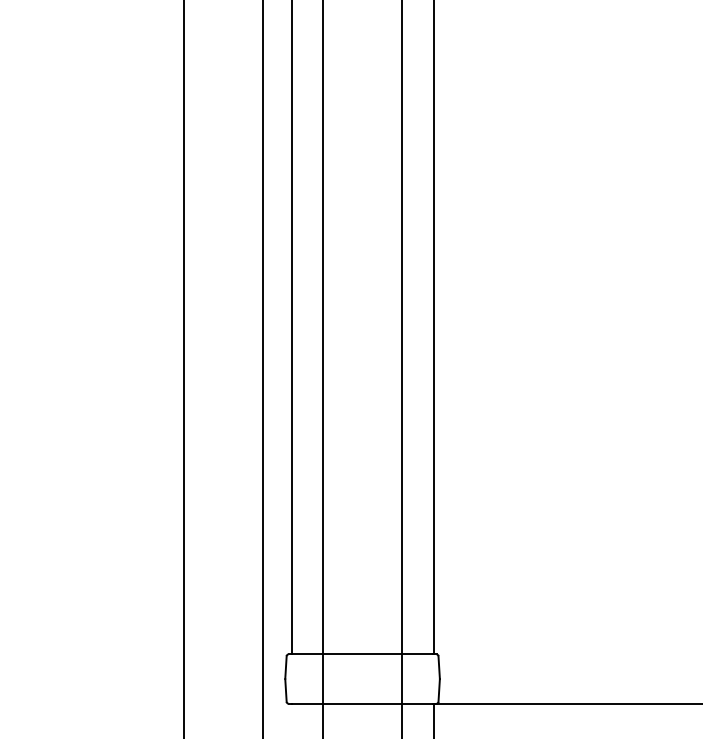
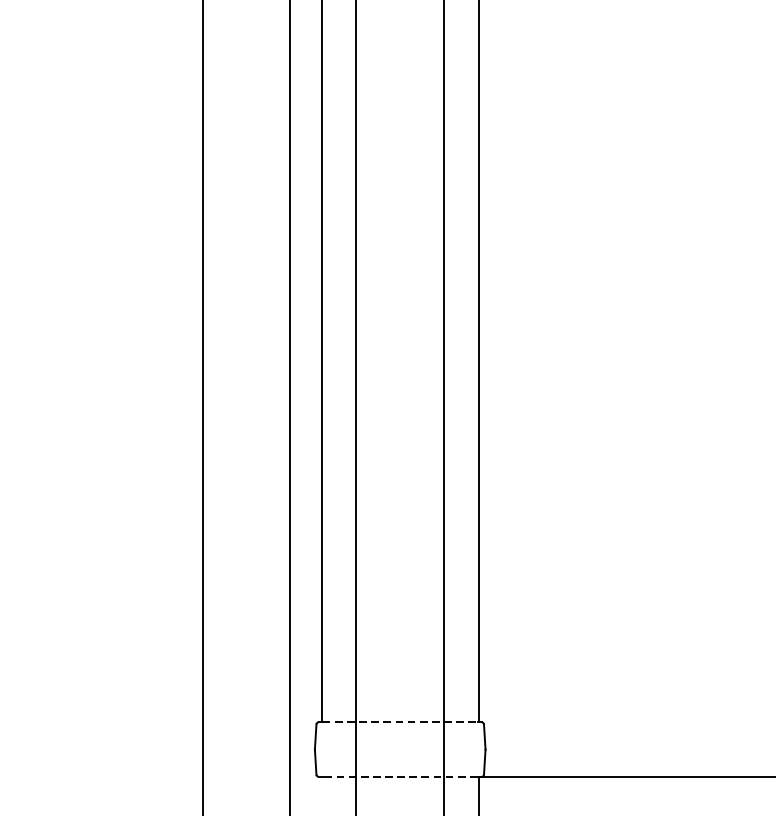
line: (363, 654) -> (401, 722), solid -> dashed
line: (362, 703) -> (400, 776), solid -> dashed

